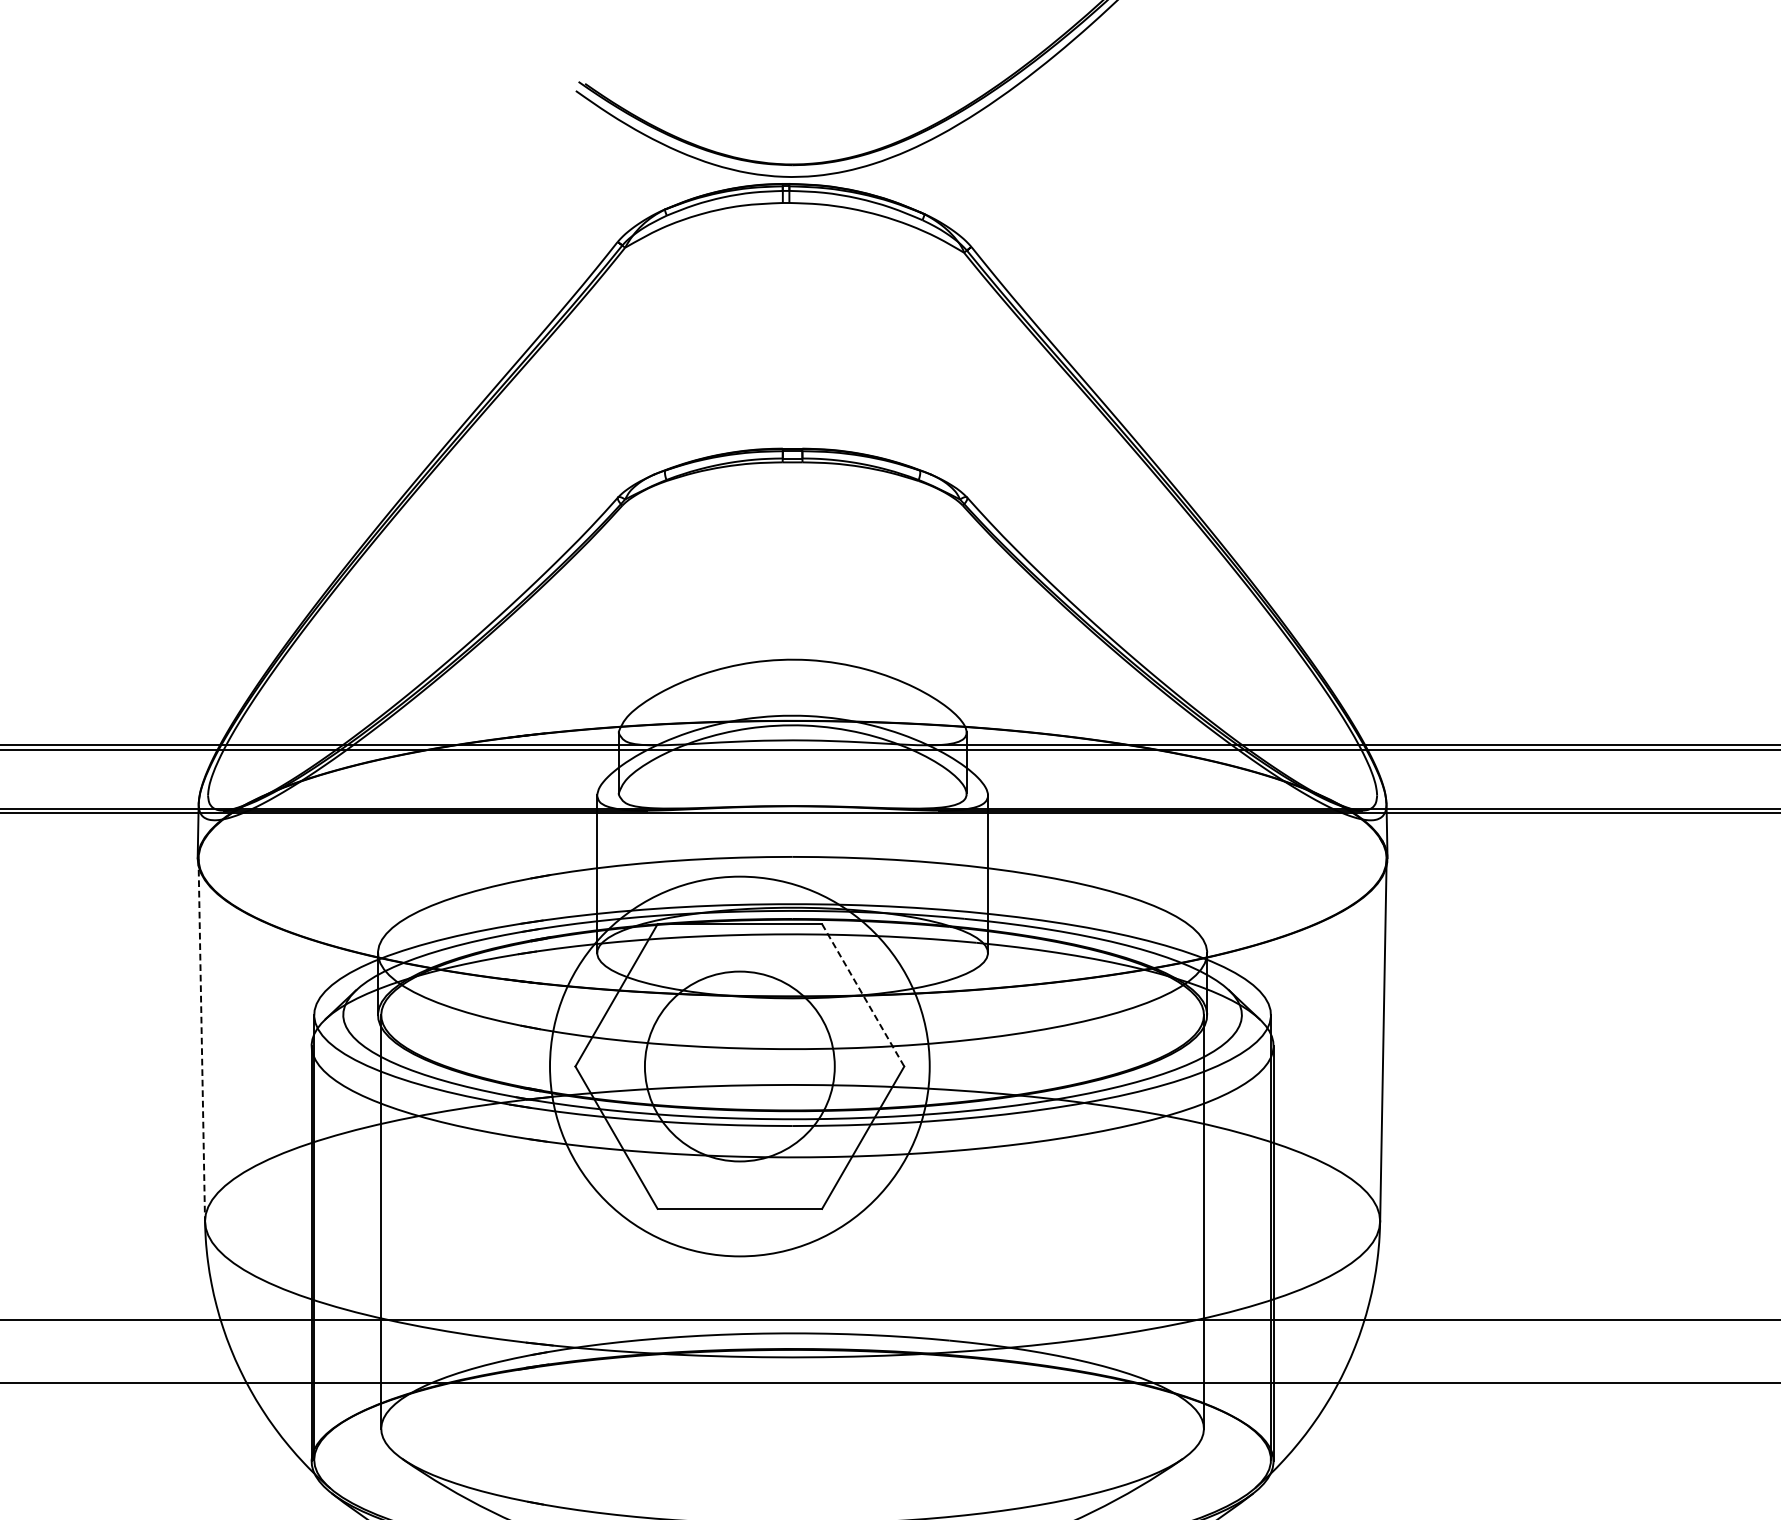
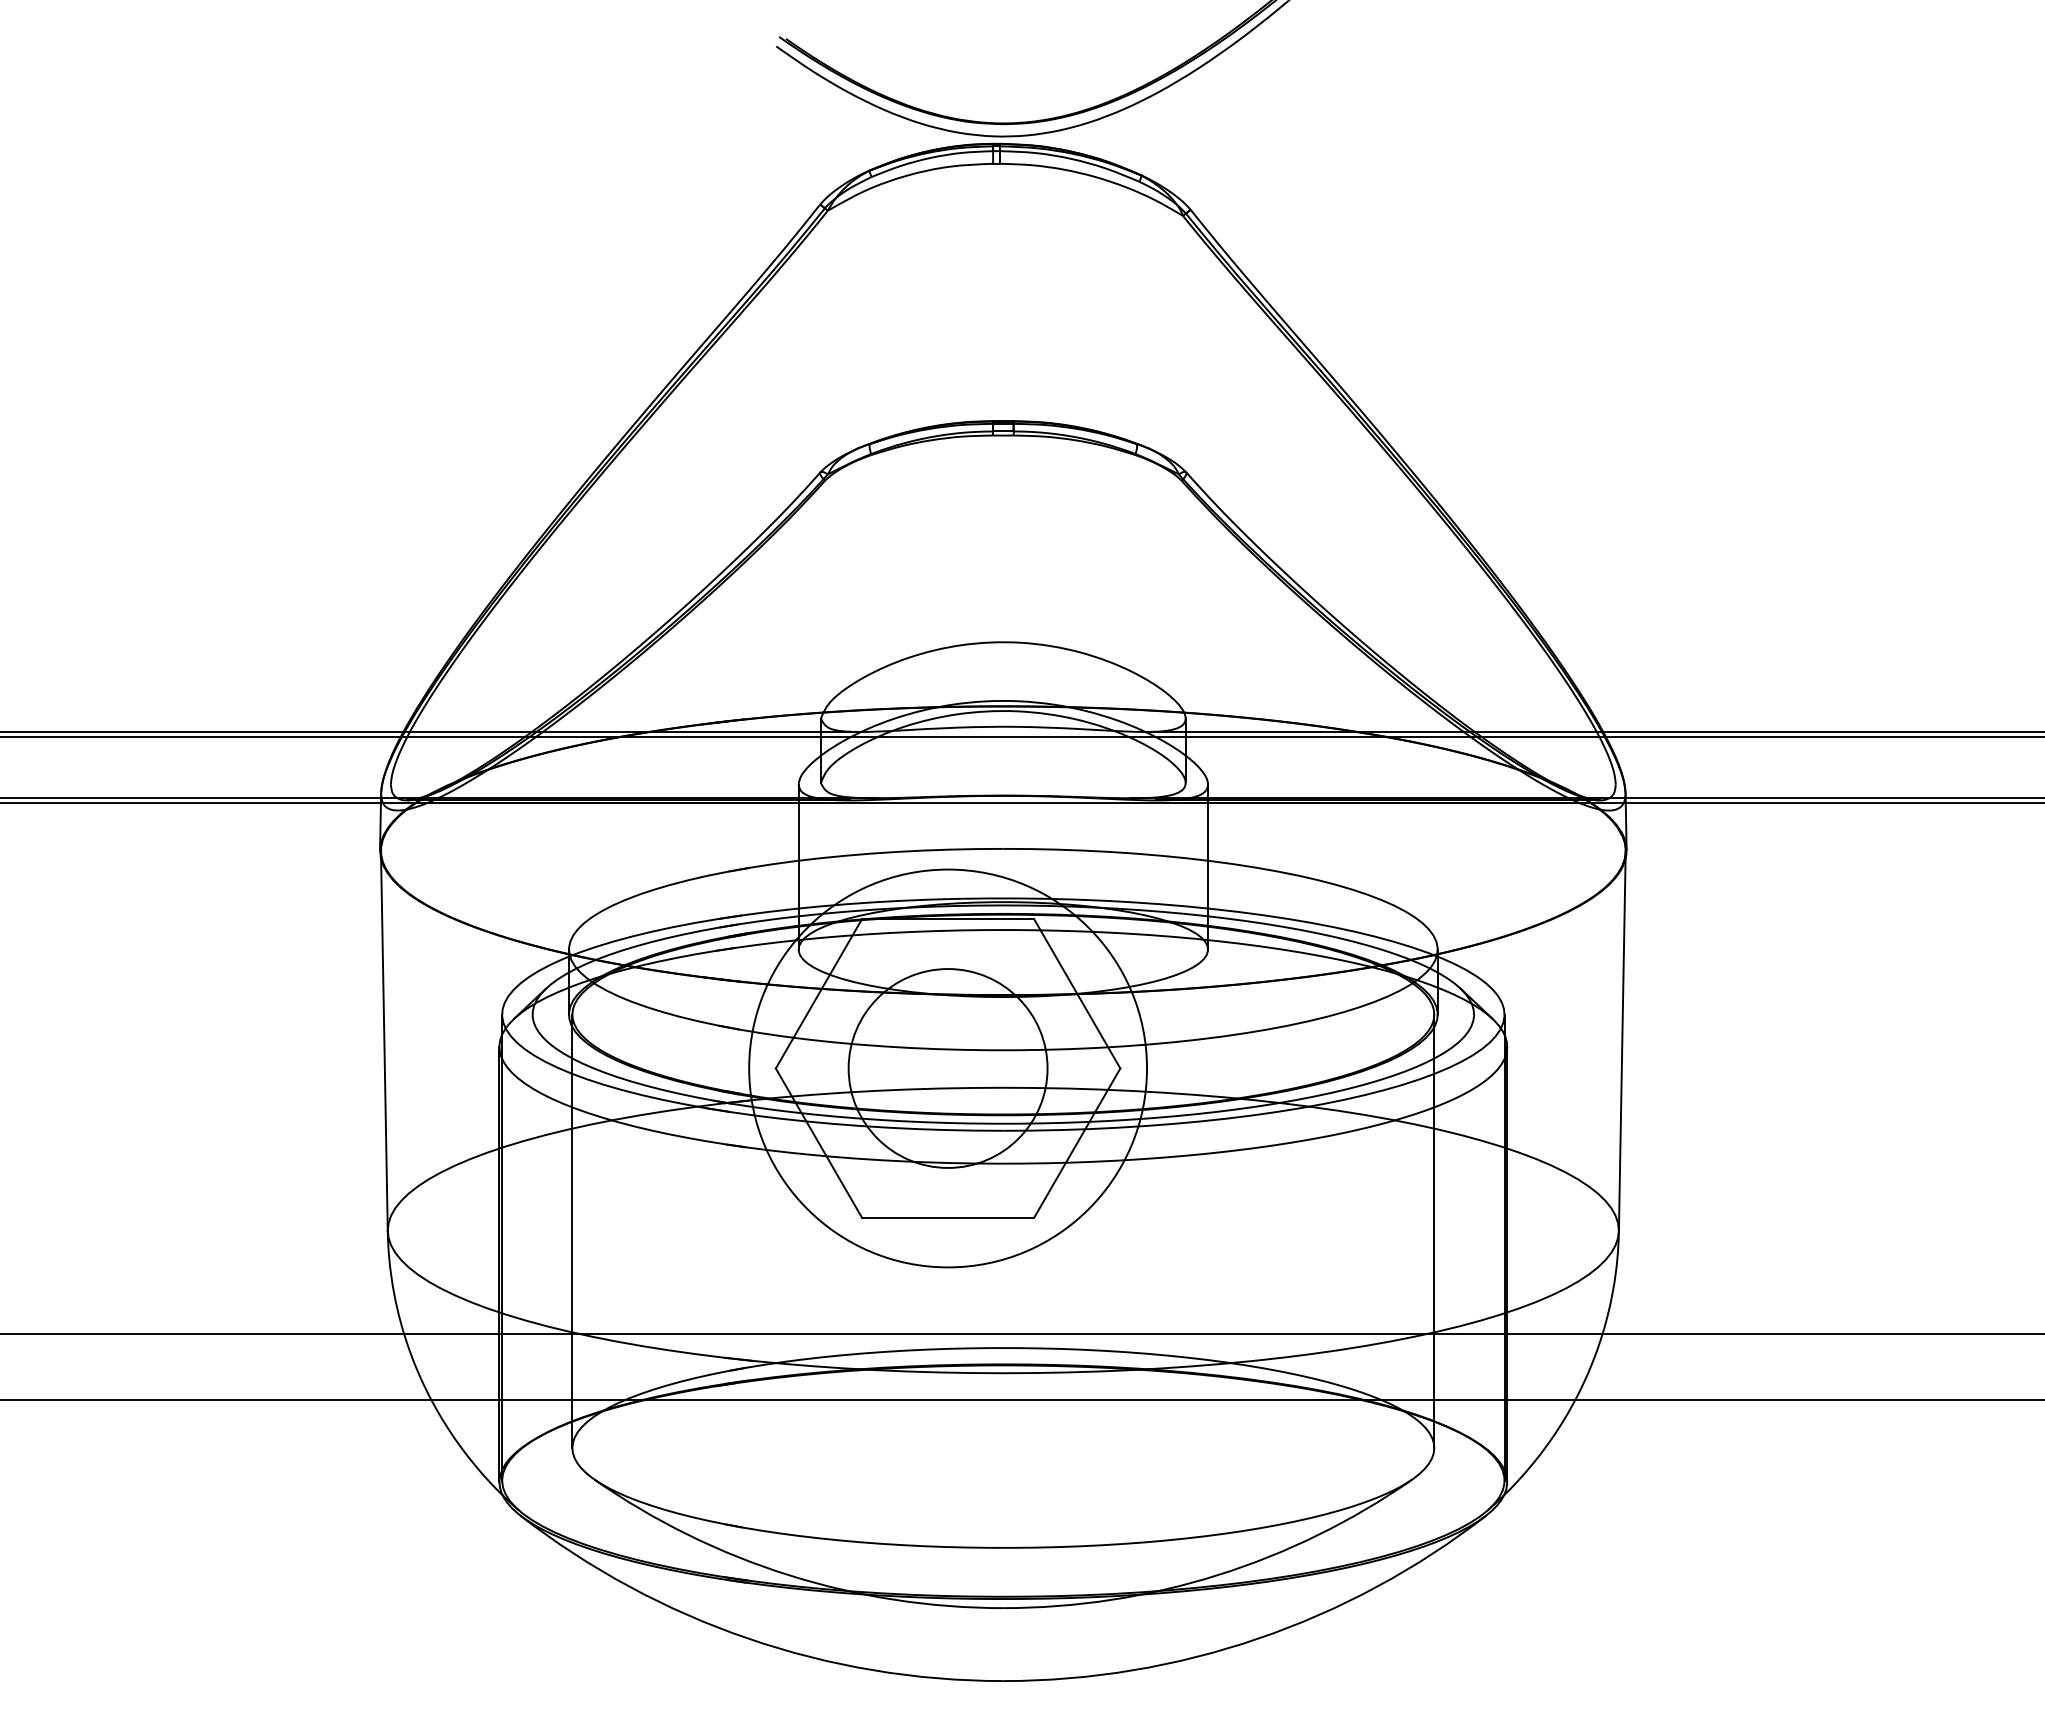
line: (863, 995) -> (1077, 994), dashed -> solid
line: (201, 1040) -> (384, 1041), dashed -> solid

